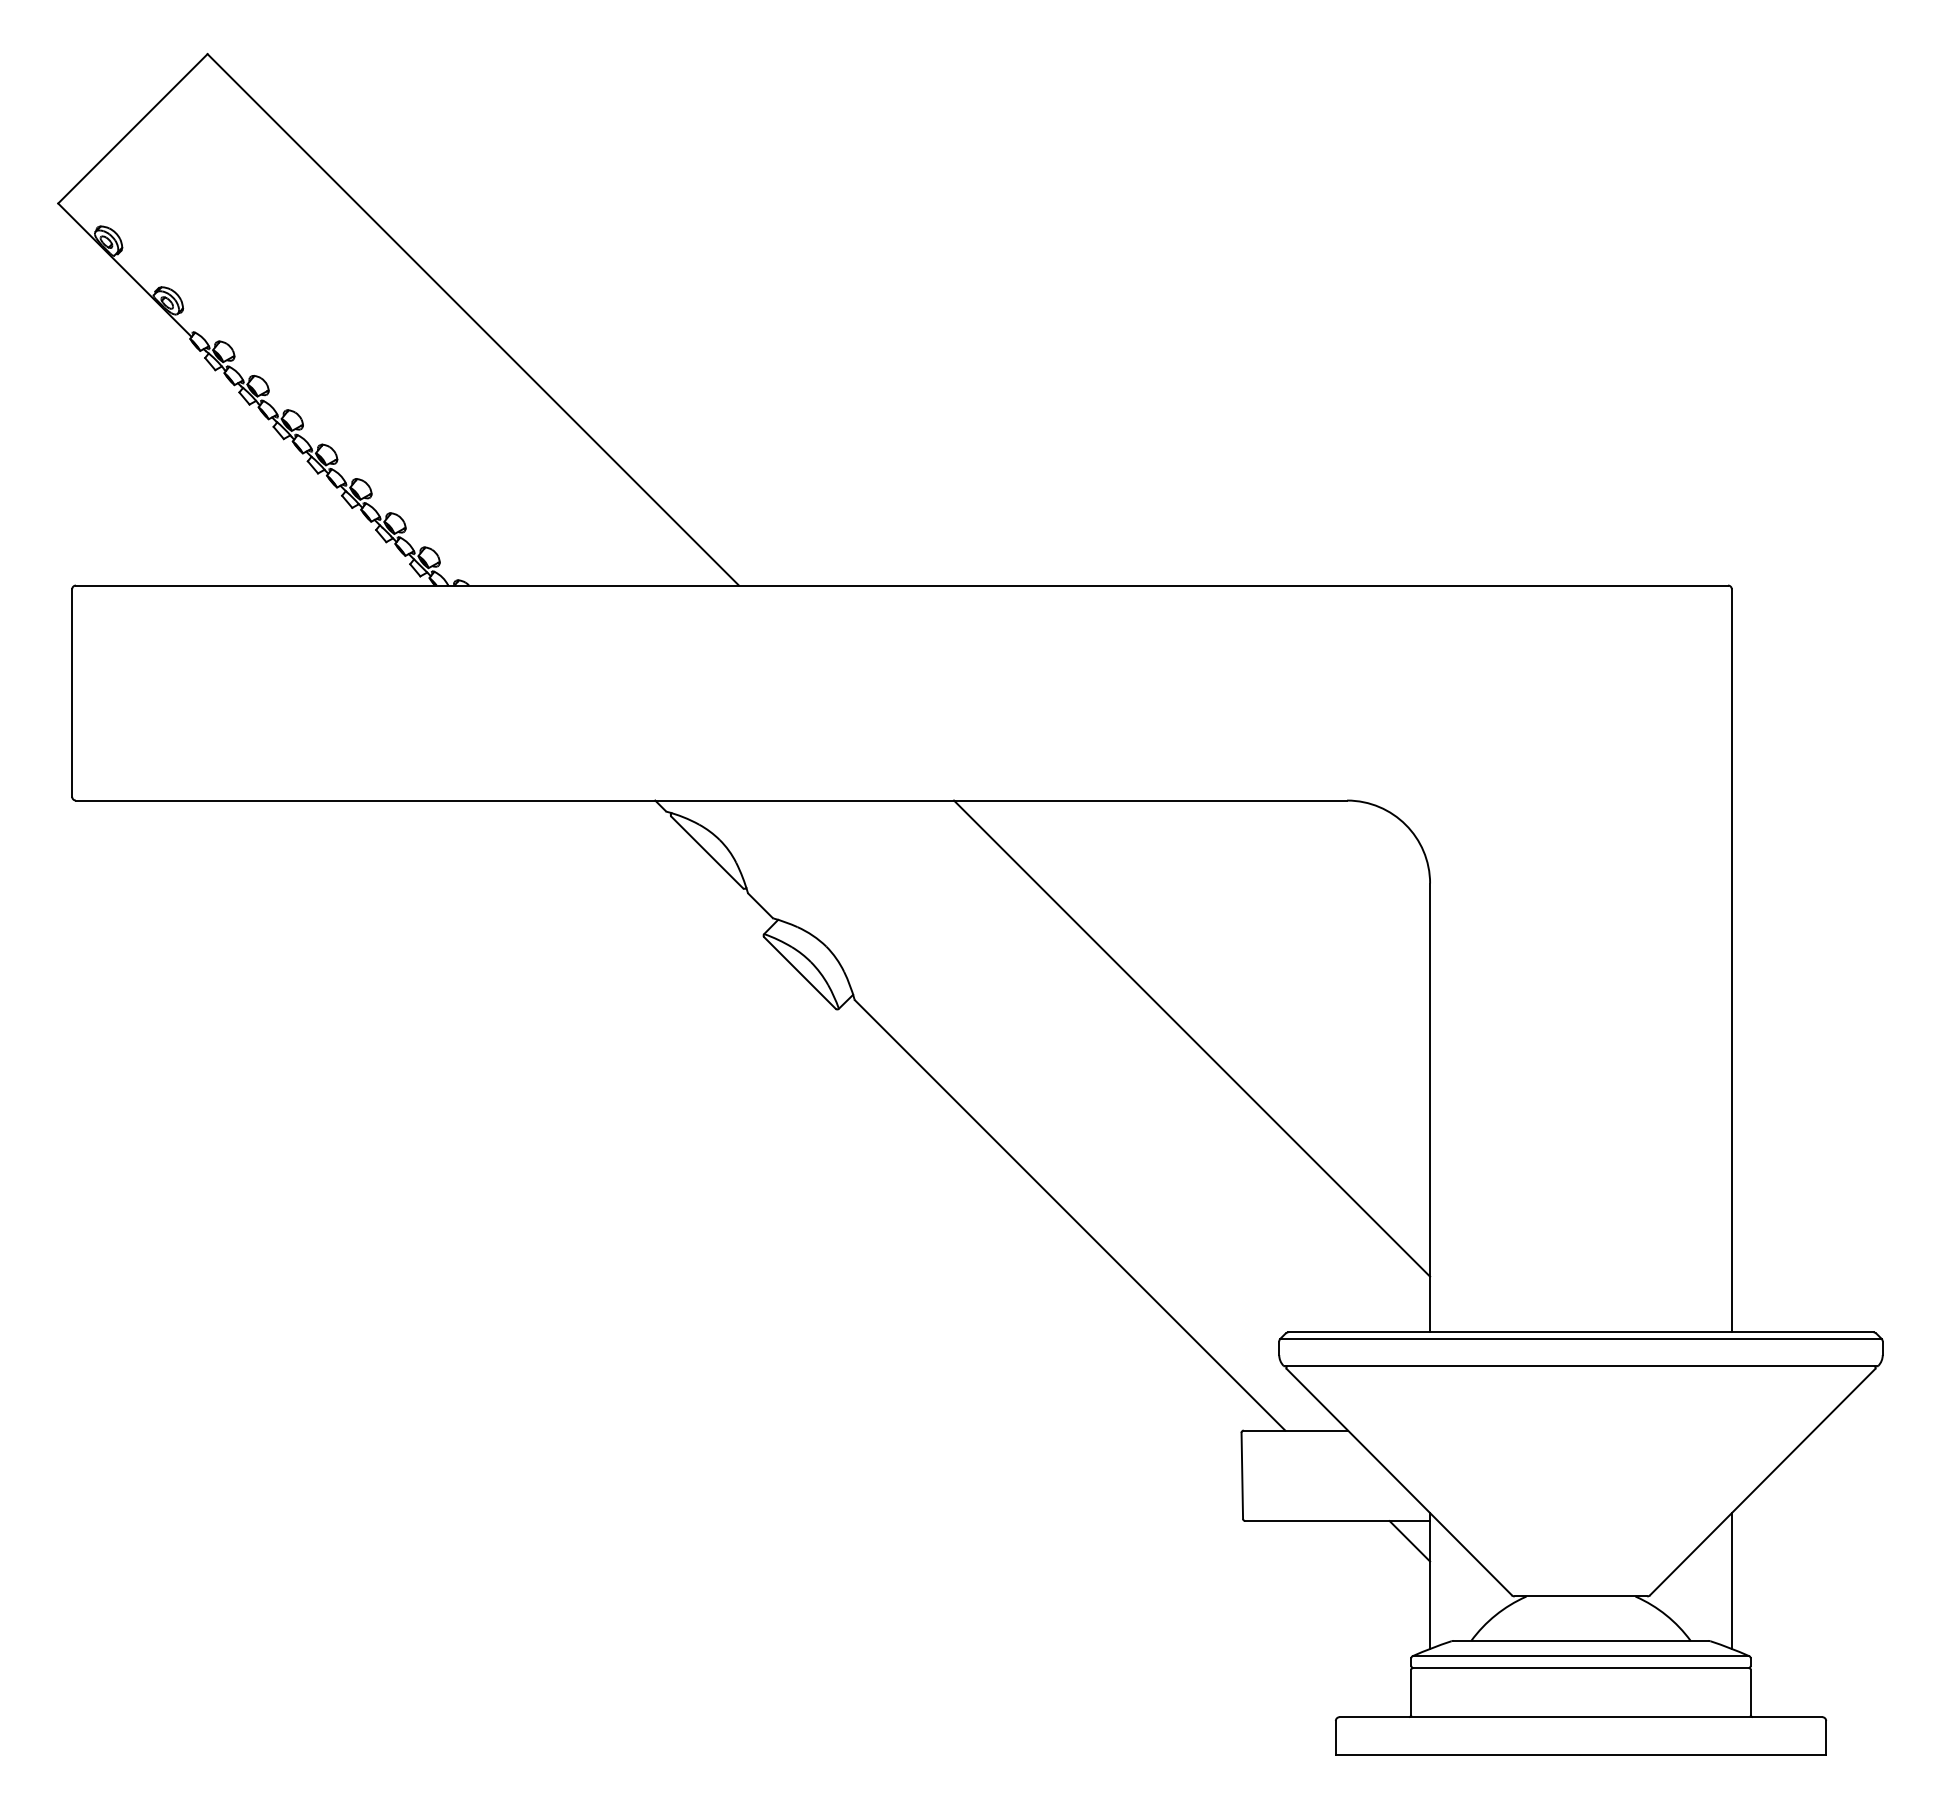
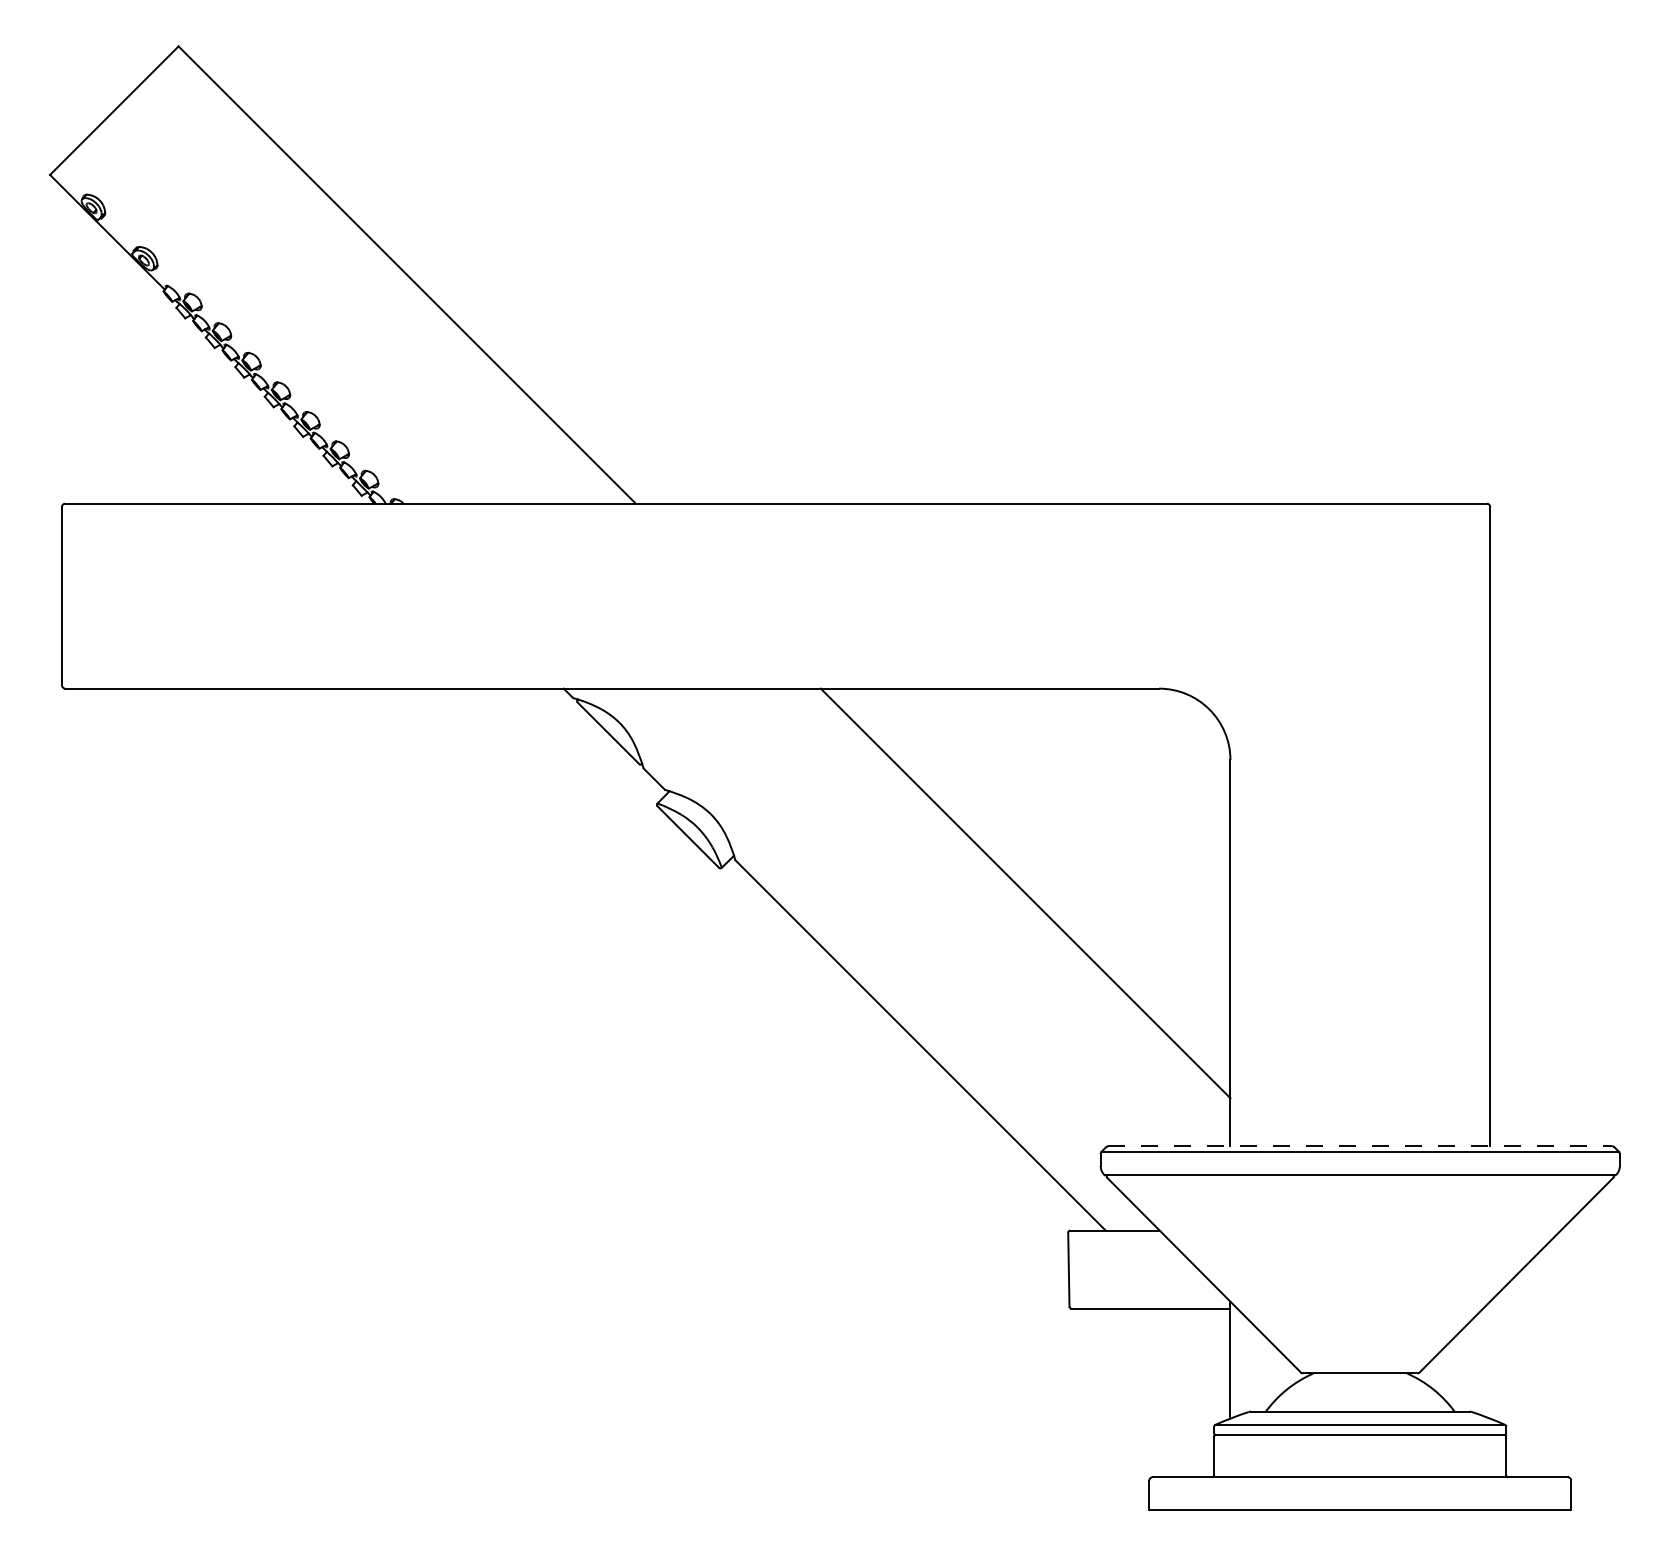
line: (1581, 1332) -> (1360, 1146), solid -> dashed
line: (1409, 1541) -> (1212, 1326), removed
line: (1731, 1580) -> (1489, 1359), removed

